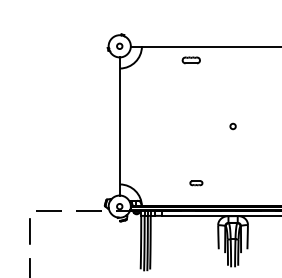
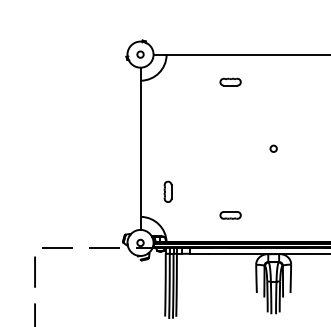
part: (191, 59) -> (230, 81), moved
part: (142, 162) -> (167, 191), added
part: (196, 183) -> (230, 215), size x1.43

